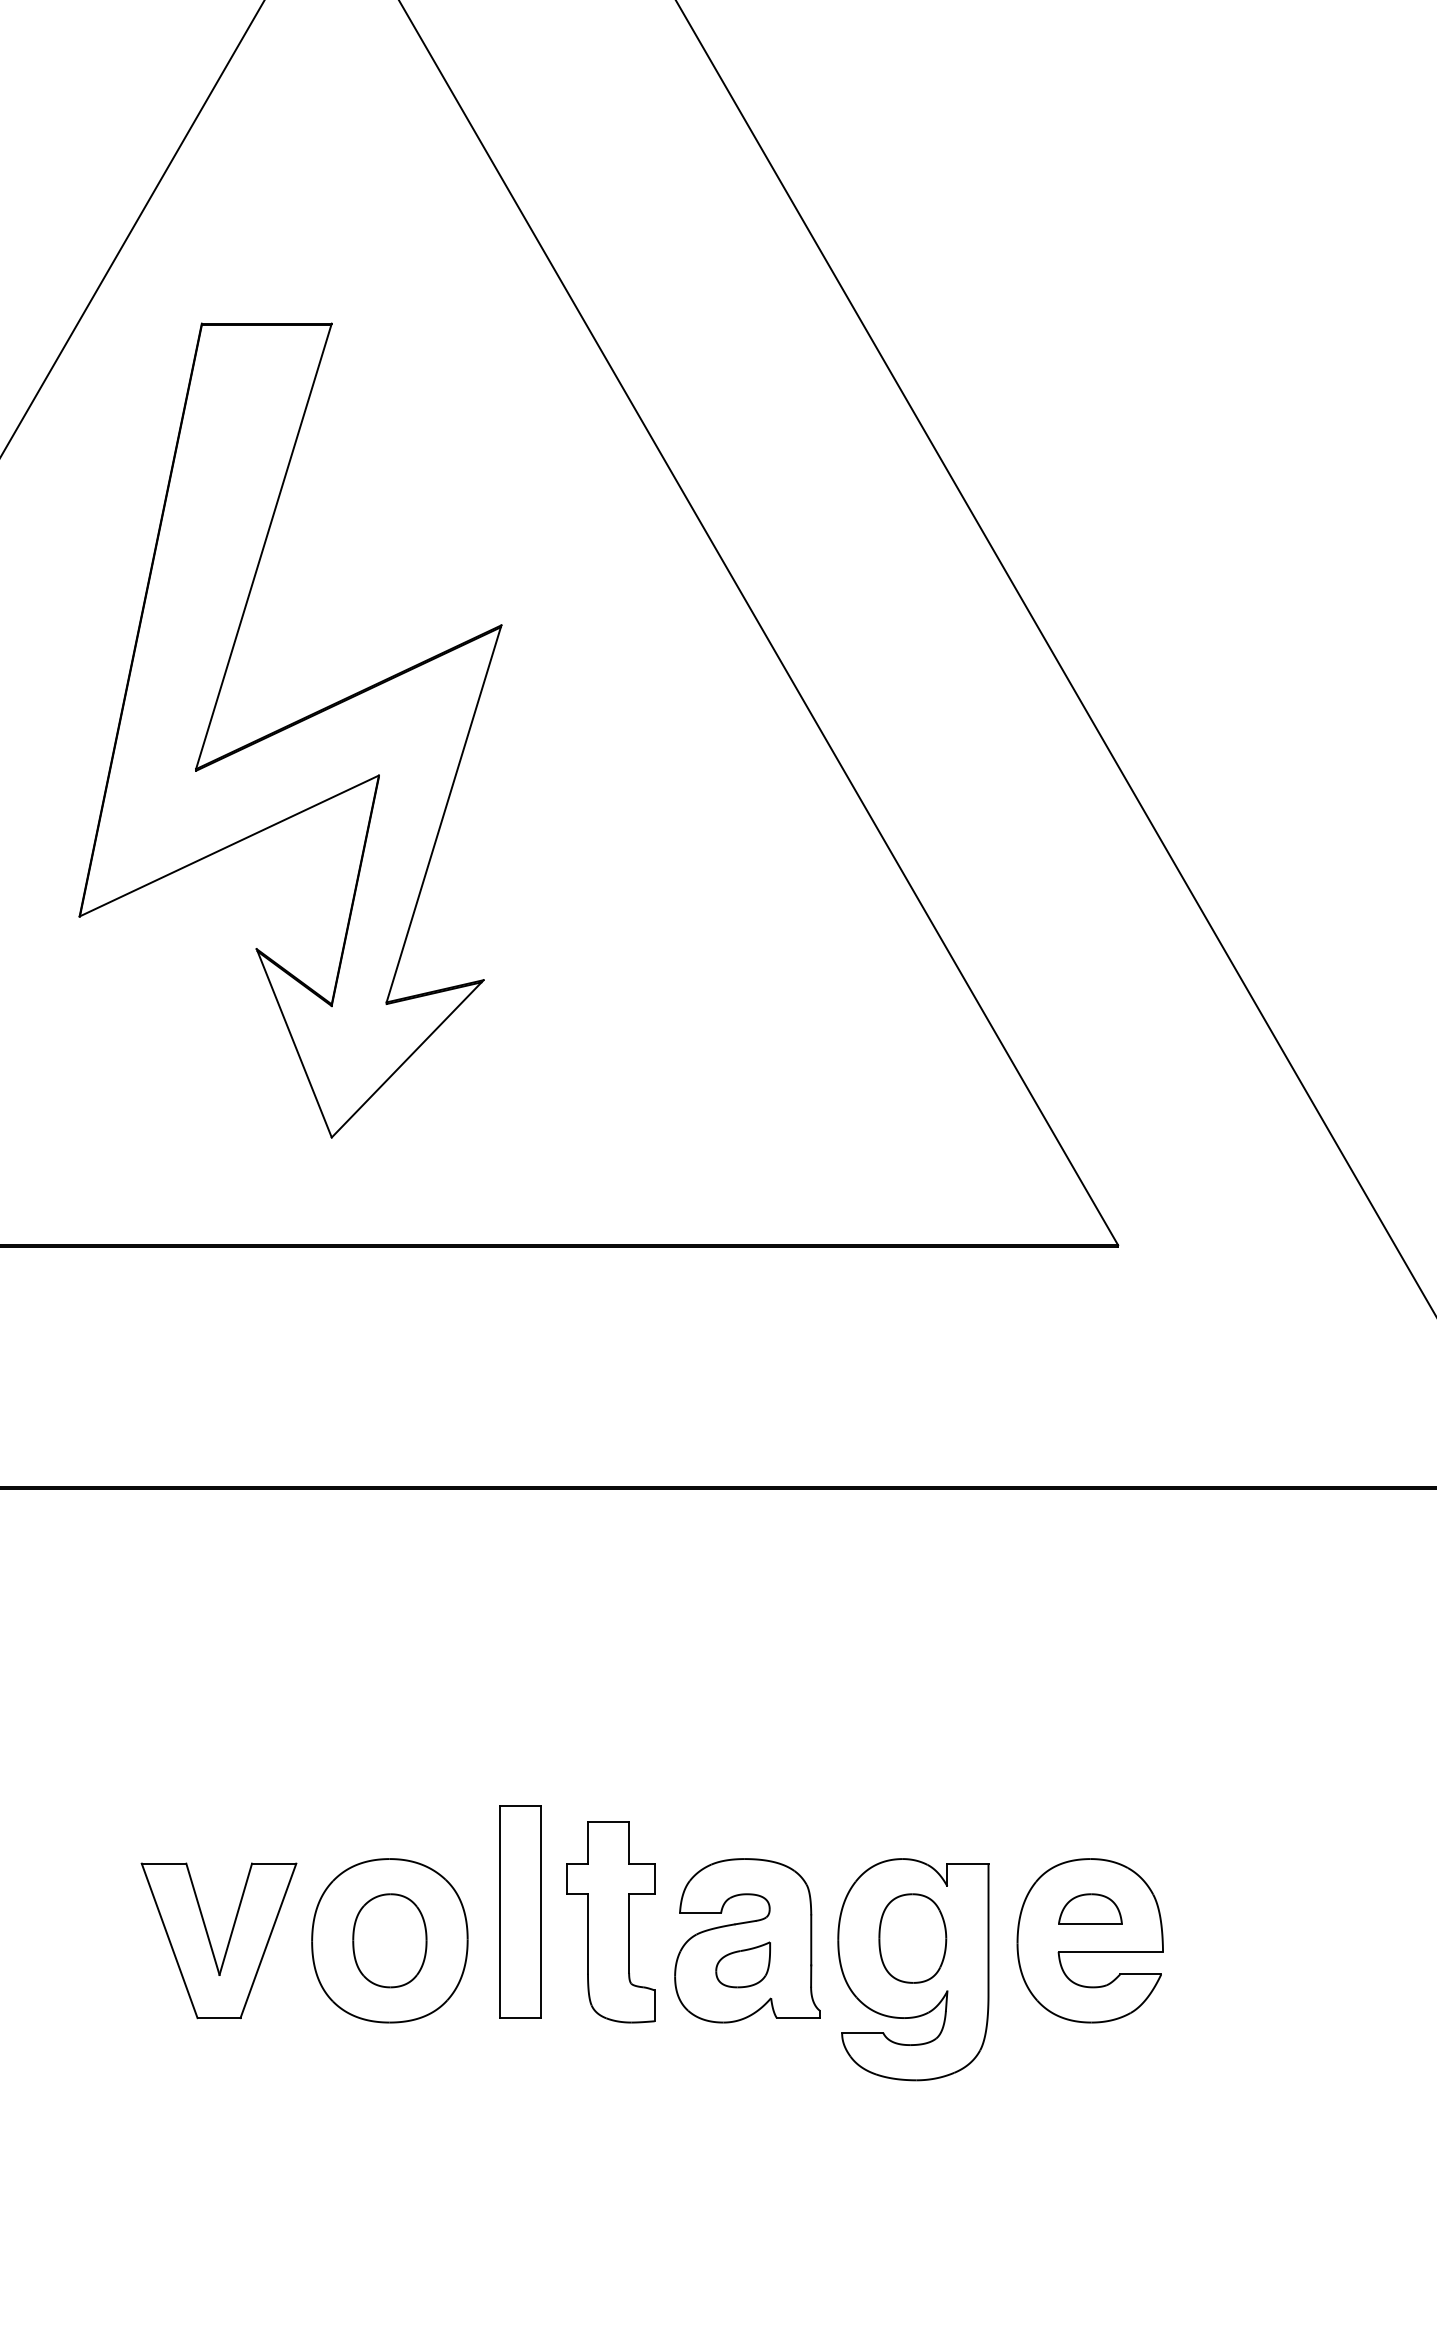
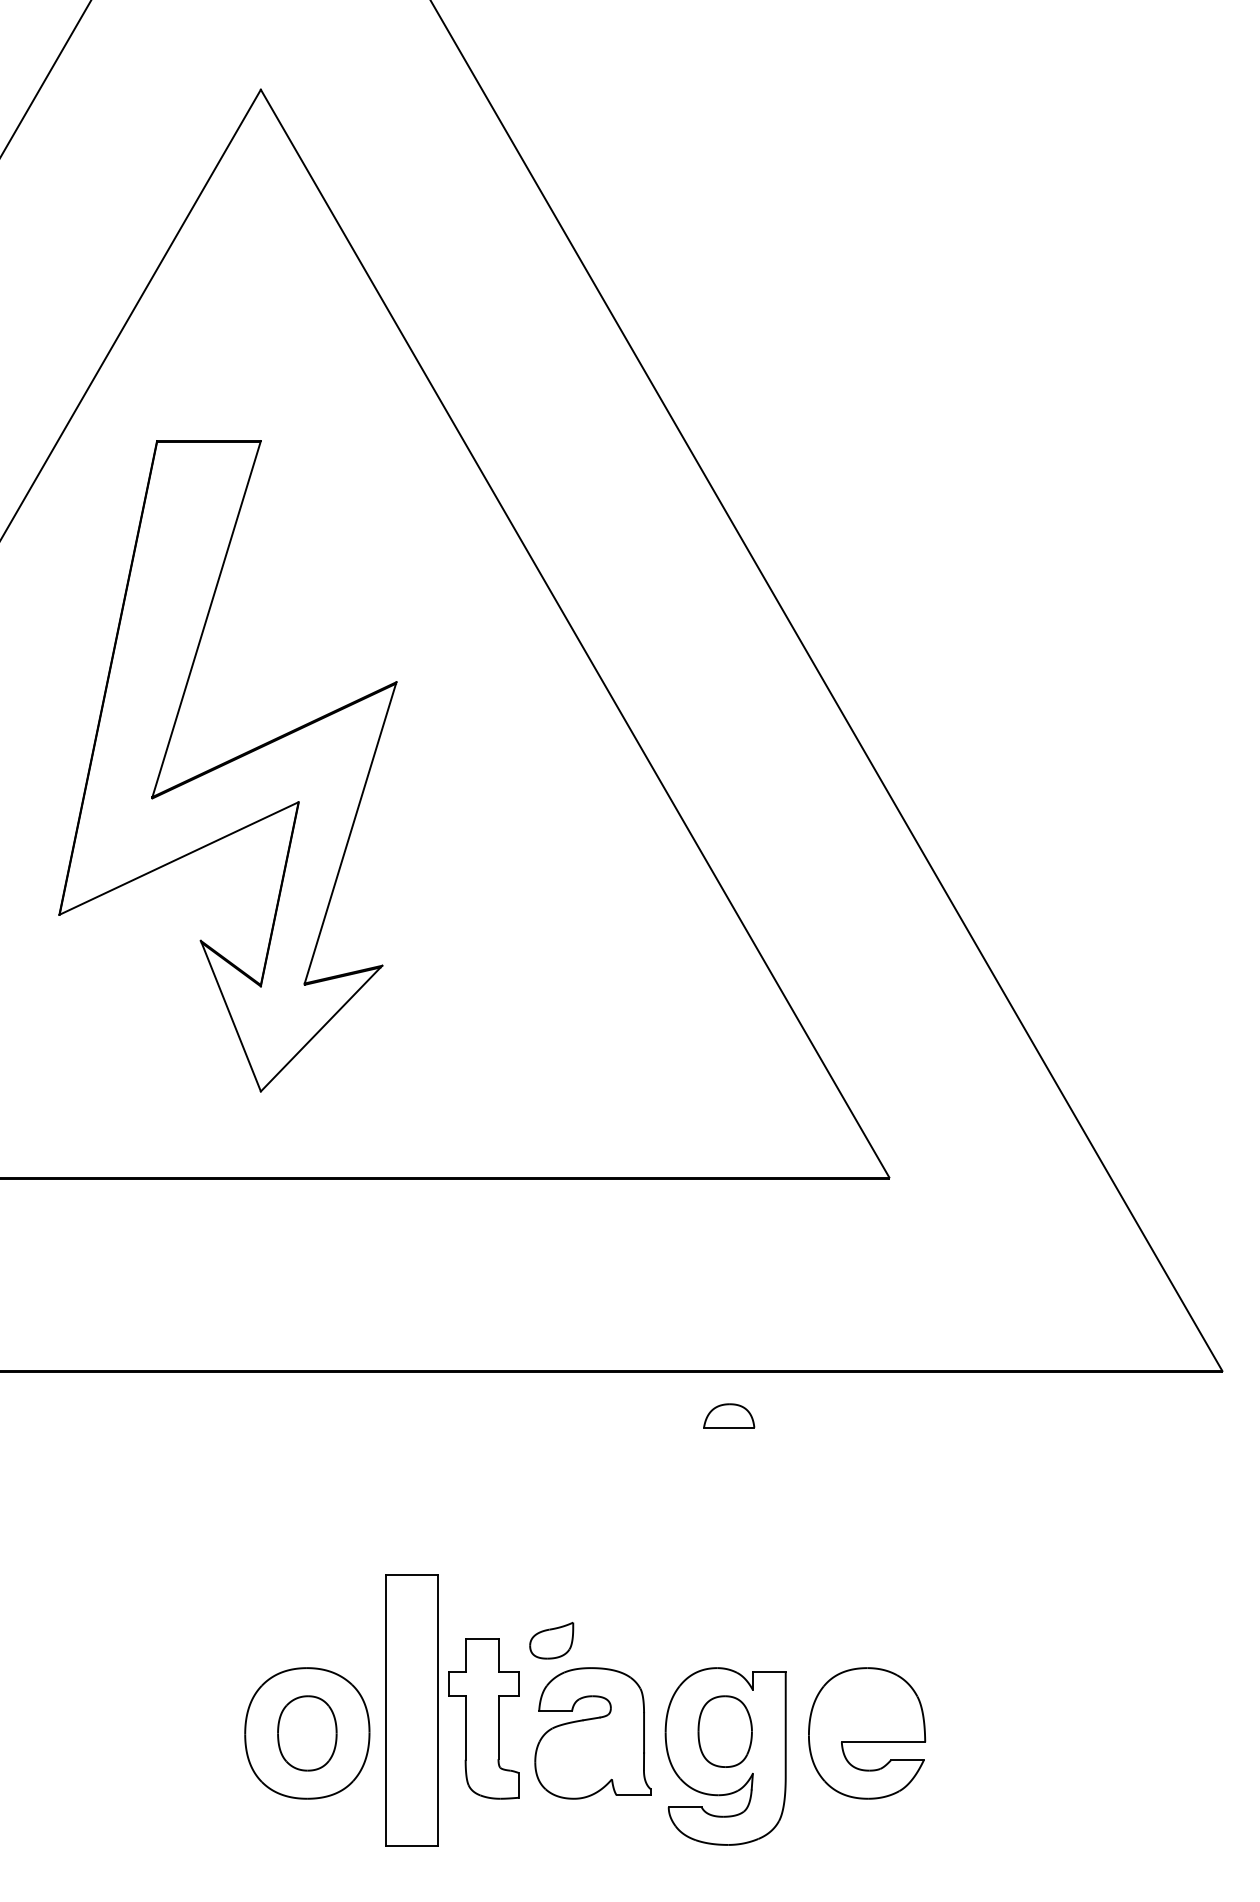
part: (1090, 1908) -> (729, 1415), moved
part: (520, 1912) -> (411, 1710), size x1.6
part: (211, 1942) -> (164, 1734), removed
part: (742, 1964) -> (551, 1640), moved

